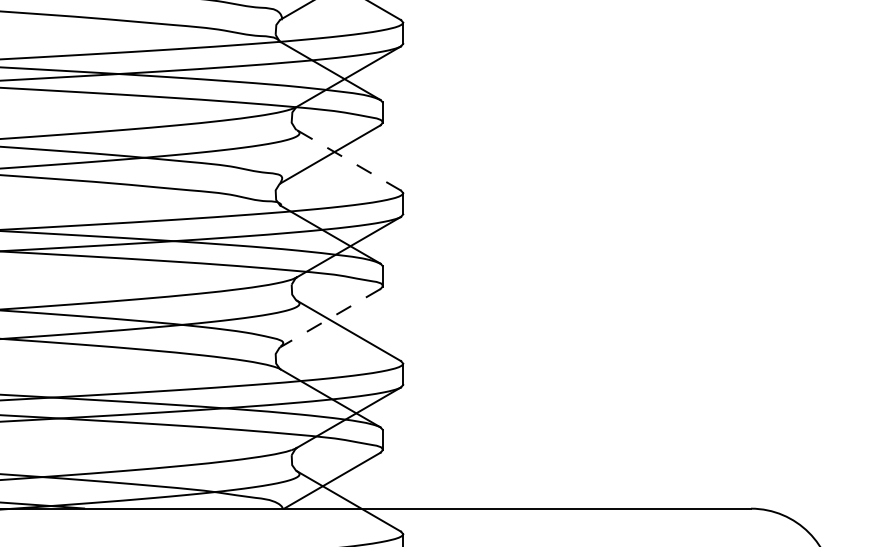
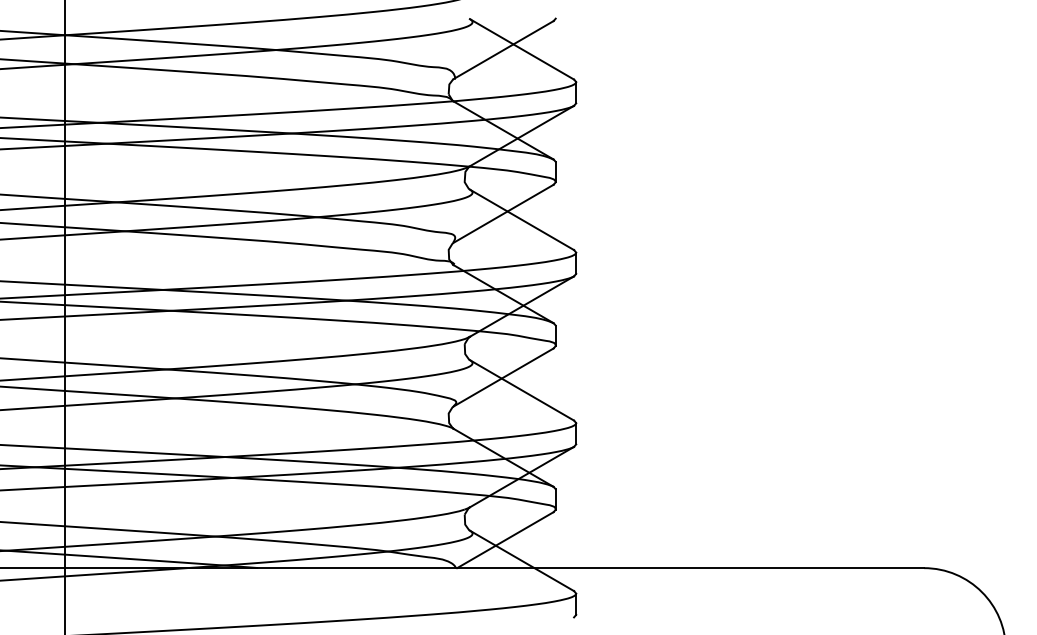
line: (348, 160) -> (521, 219), dashed -> solid
line: (330, 318) -> (503, 377), dashed -> solid

